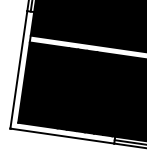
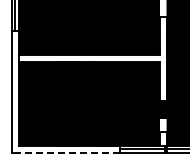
line: (62, 135) -> (65, 152), solid -> dashed

